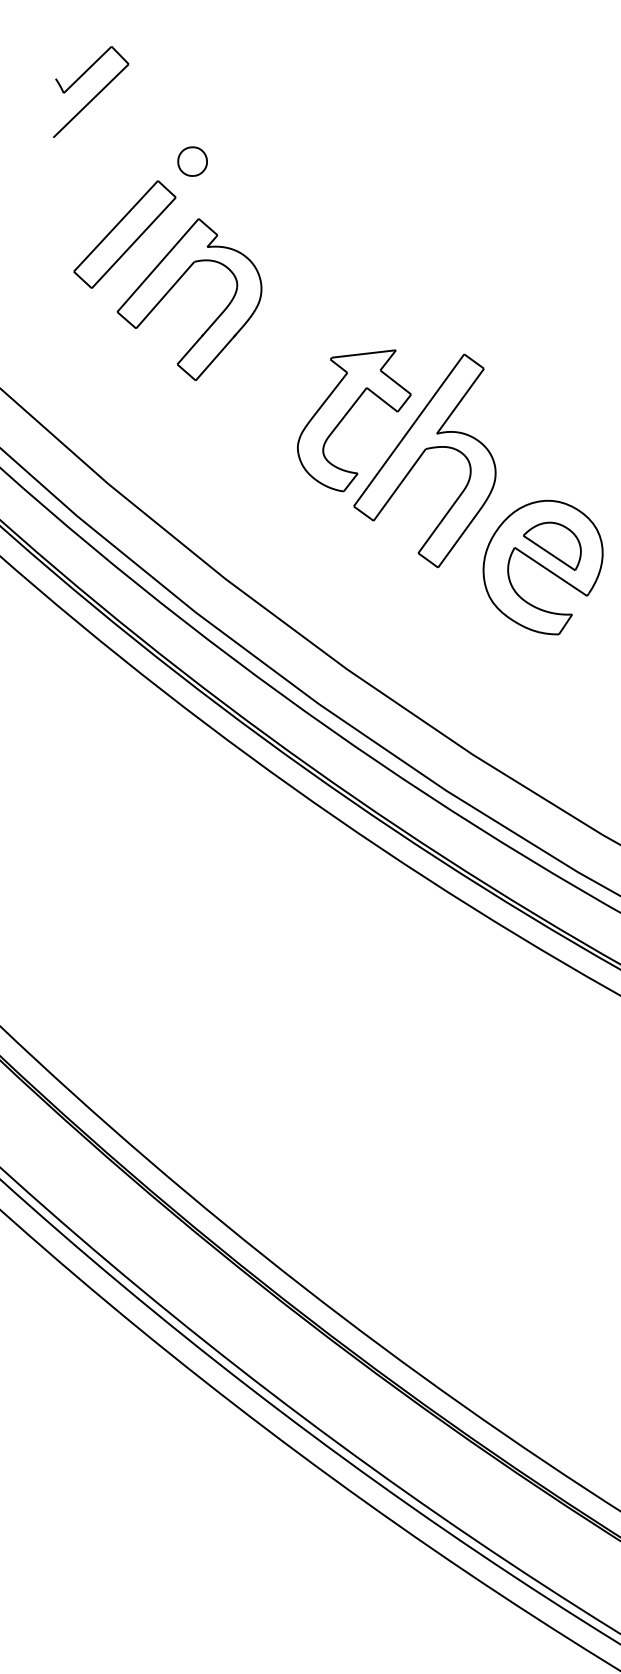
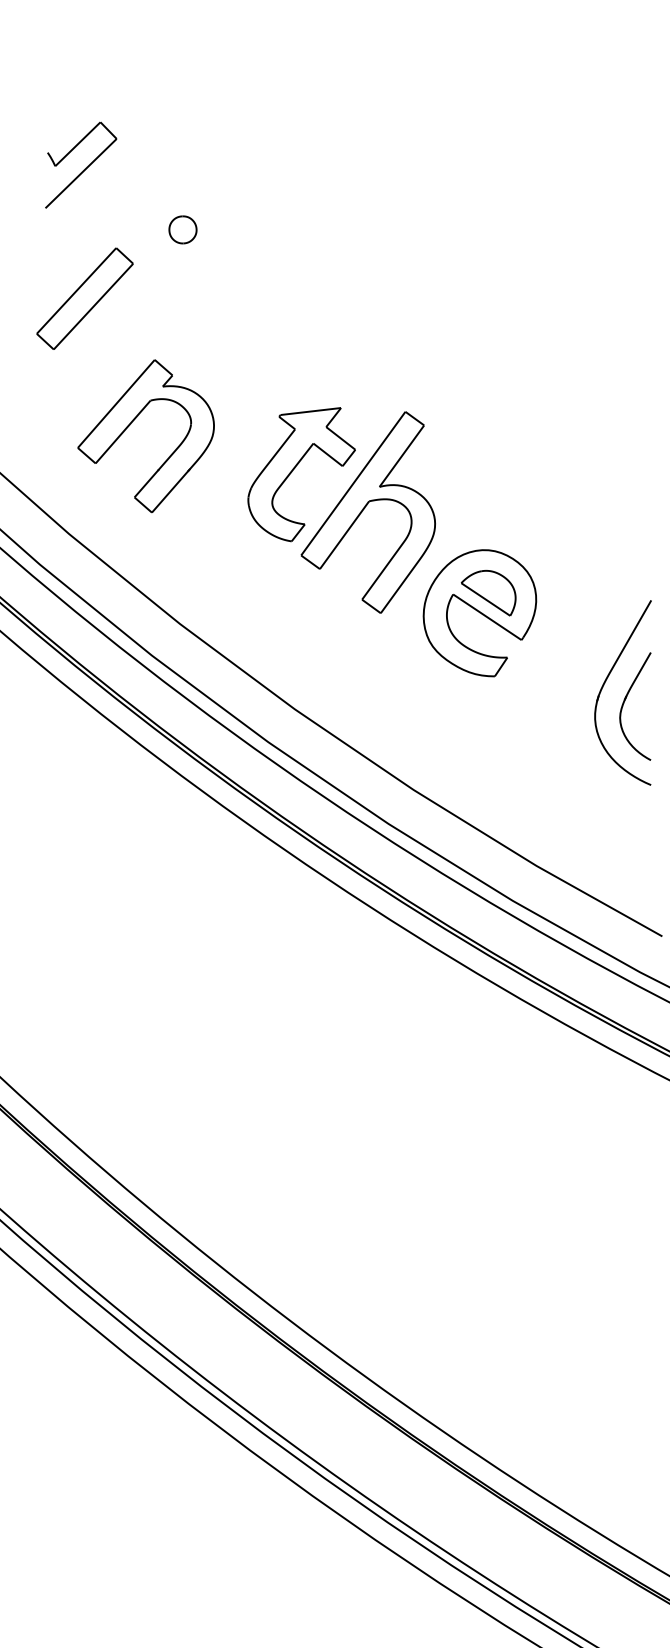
part: (91, 91) -> (81, 164), moved
part: (192, 161) -> (182, 229), moved
part: (173, 288) -> (130, 425), moved

